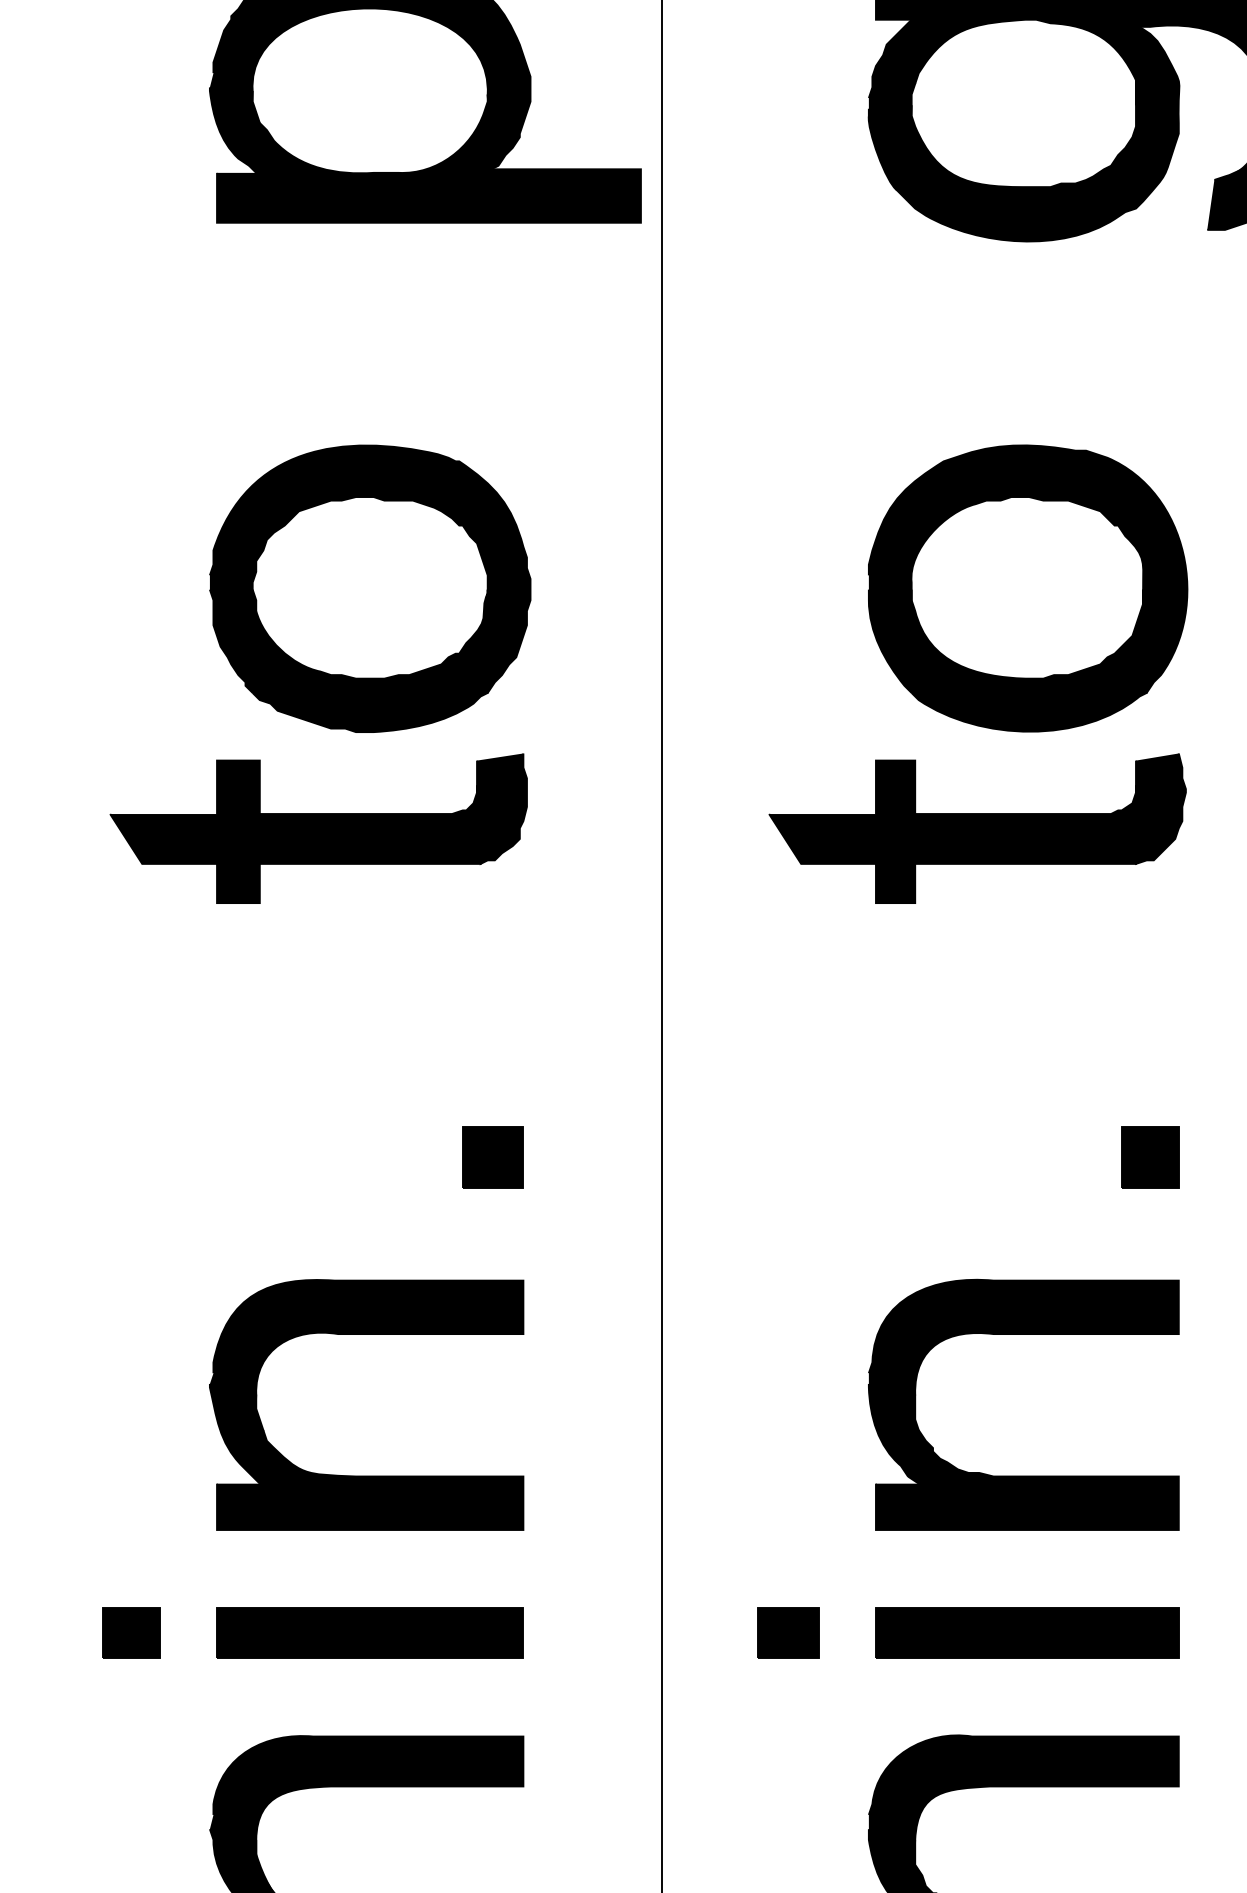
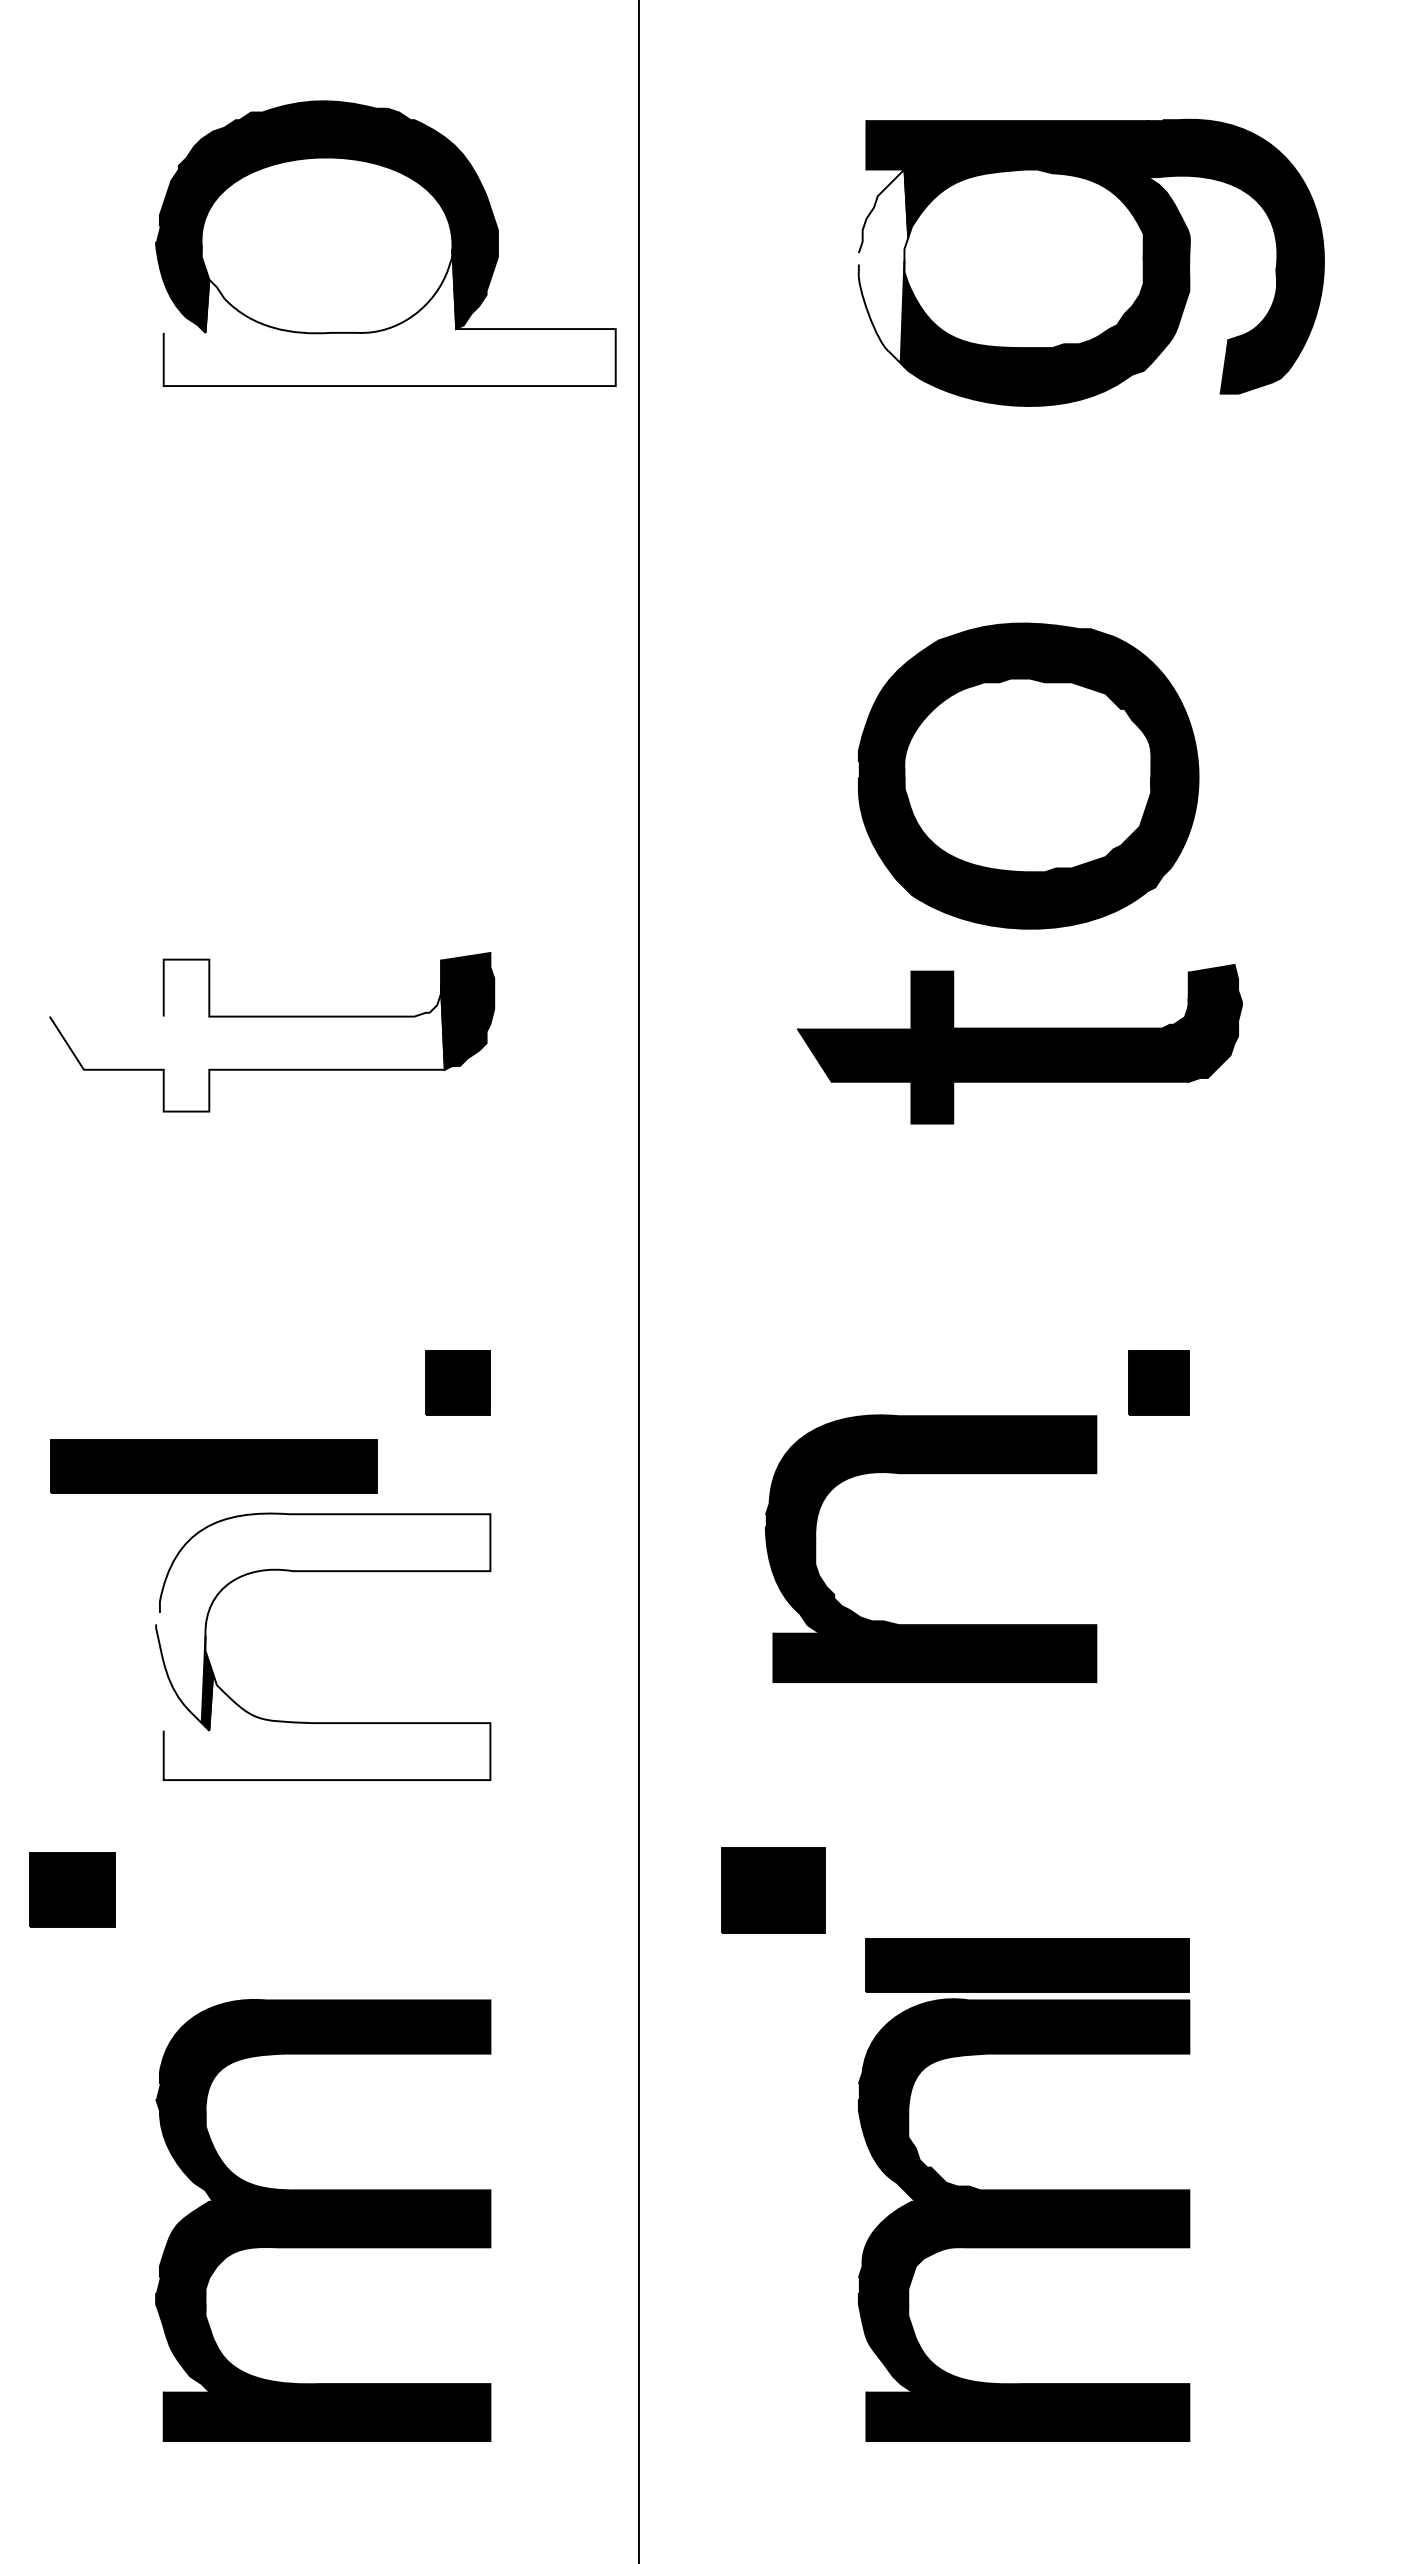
fill: (891, 110) -> (883, 266), removed
fill: (428, 158) -> (389, 317), removed
part: (369, 588) -> (326, 776), removed
part: (977, 828) -> (1019, 1044), moved
fill: (294, 831) -> (246, 1035), removed
part: (1024, 1335) -> (931, 1474), moved
fill: (366, 1378) -> (323, 1618), removed
fill: (369, 1479) -> (326, 1726), removed
part: (131, 1633) -> (72, 1890), size x1.4
part: (369, 1633) -> (213, 1466), moved
part: (788, 1633) -> (773, 1890), size x1.6
part: (1027, 1633) -> (1027, 1965), moved

